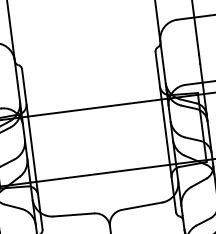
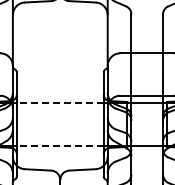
line: (93, 108) -> (59, 103), solid -> dashed
line: (101, 173) -> (59, 145), solid -> dashed

